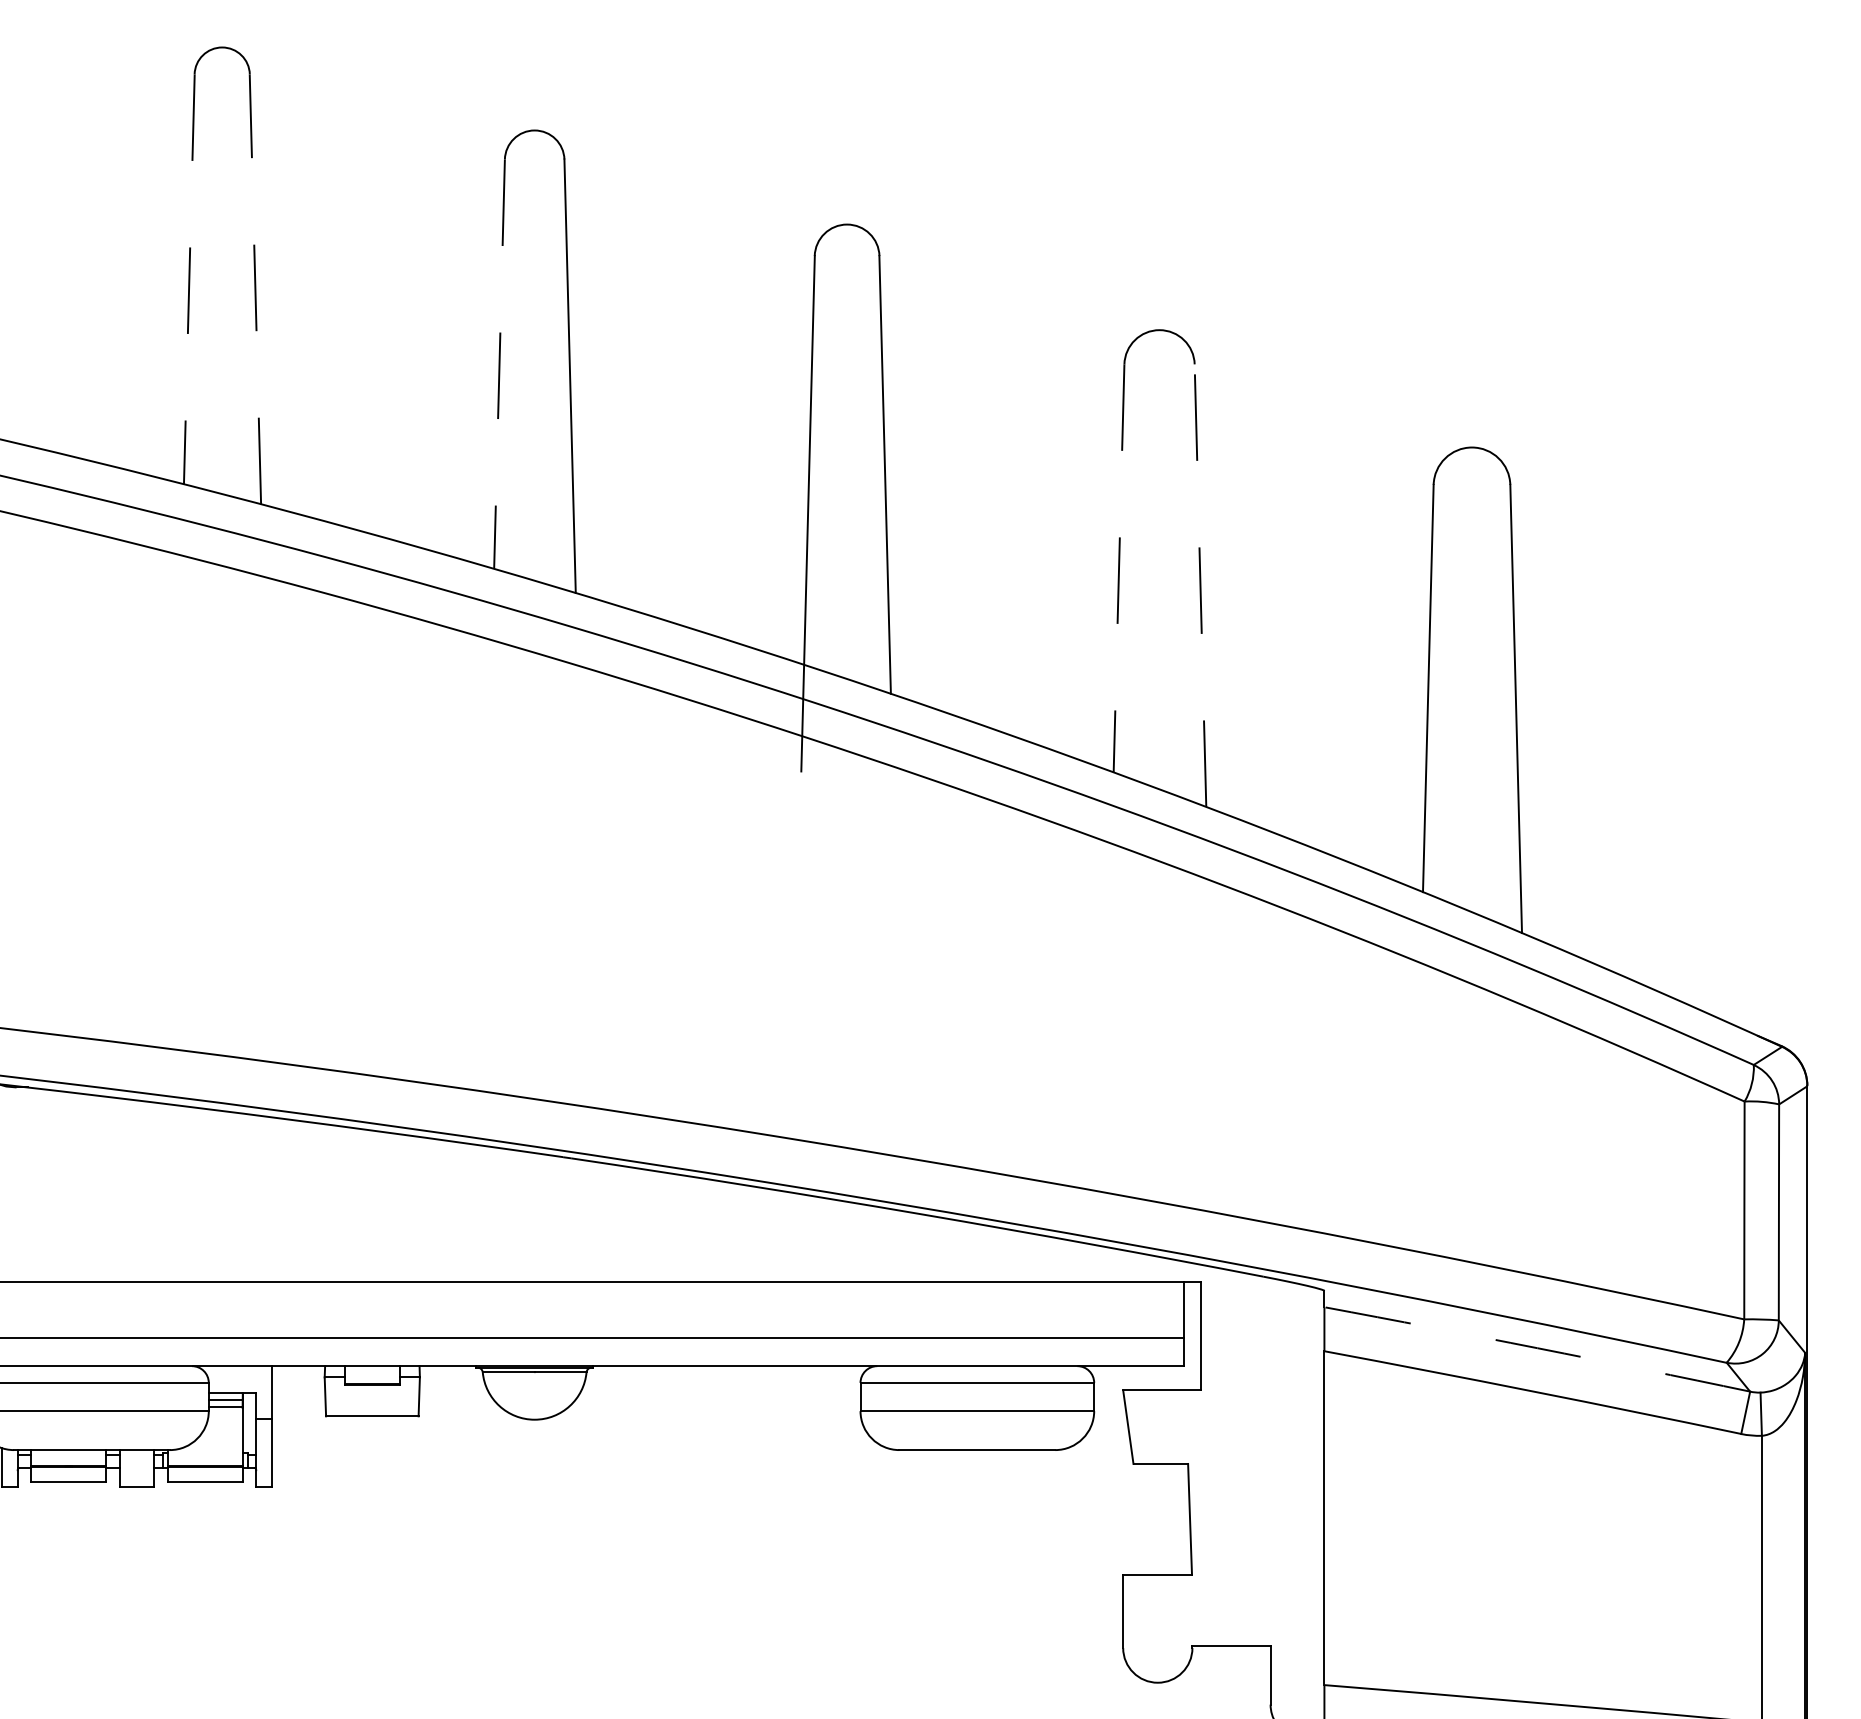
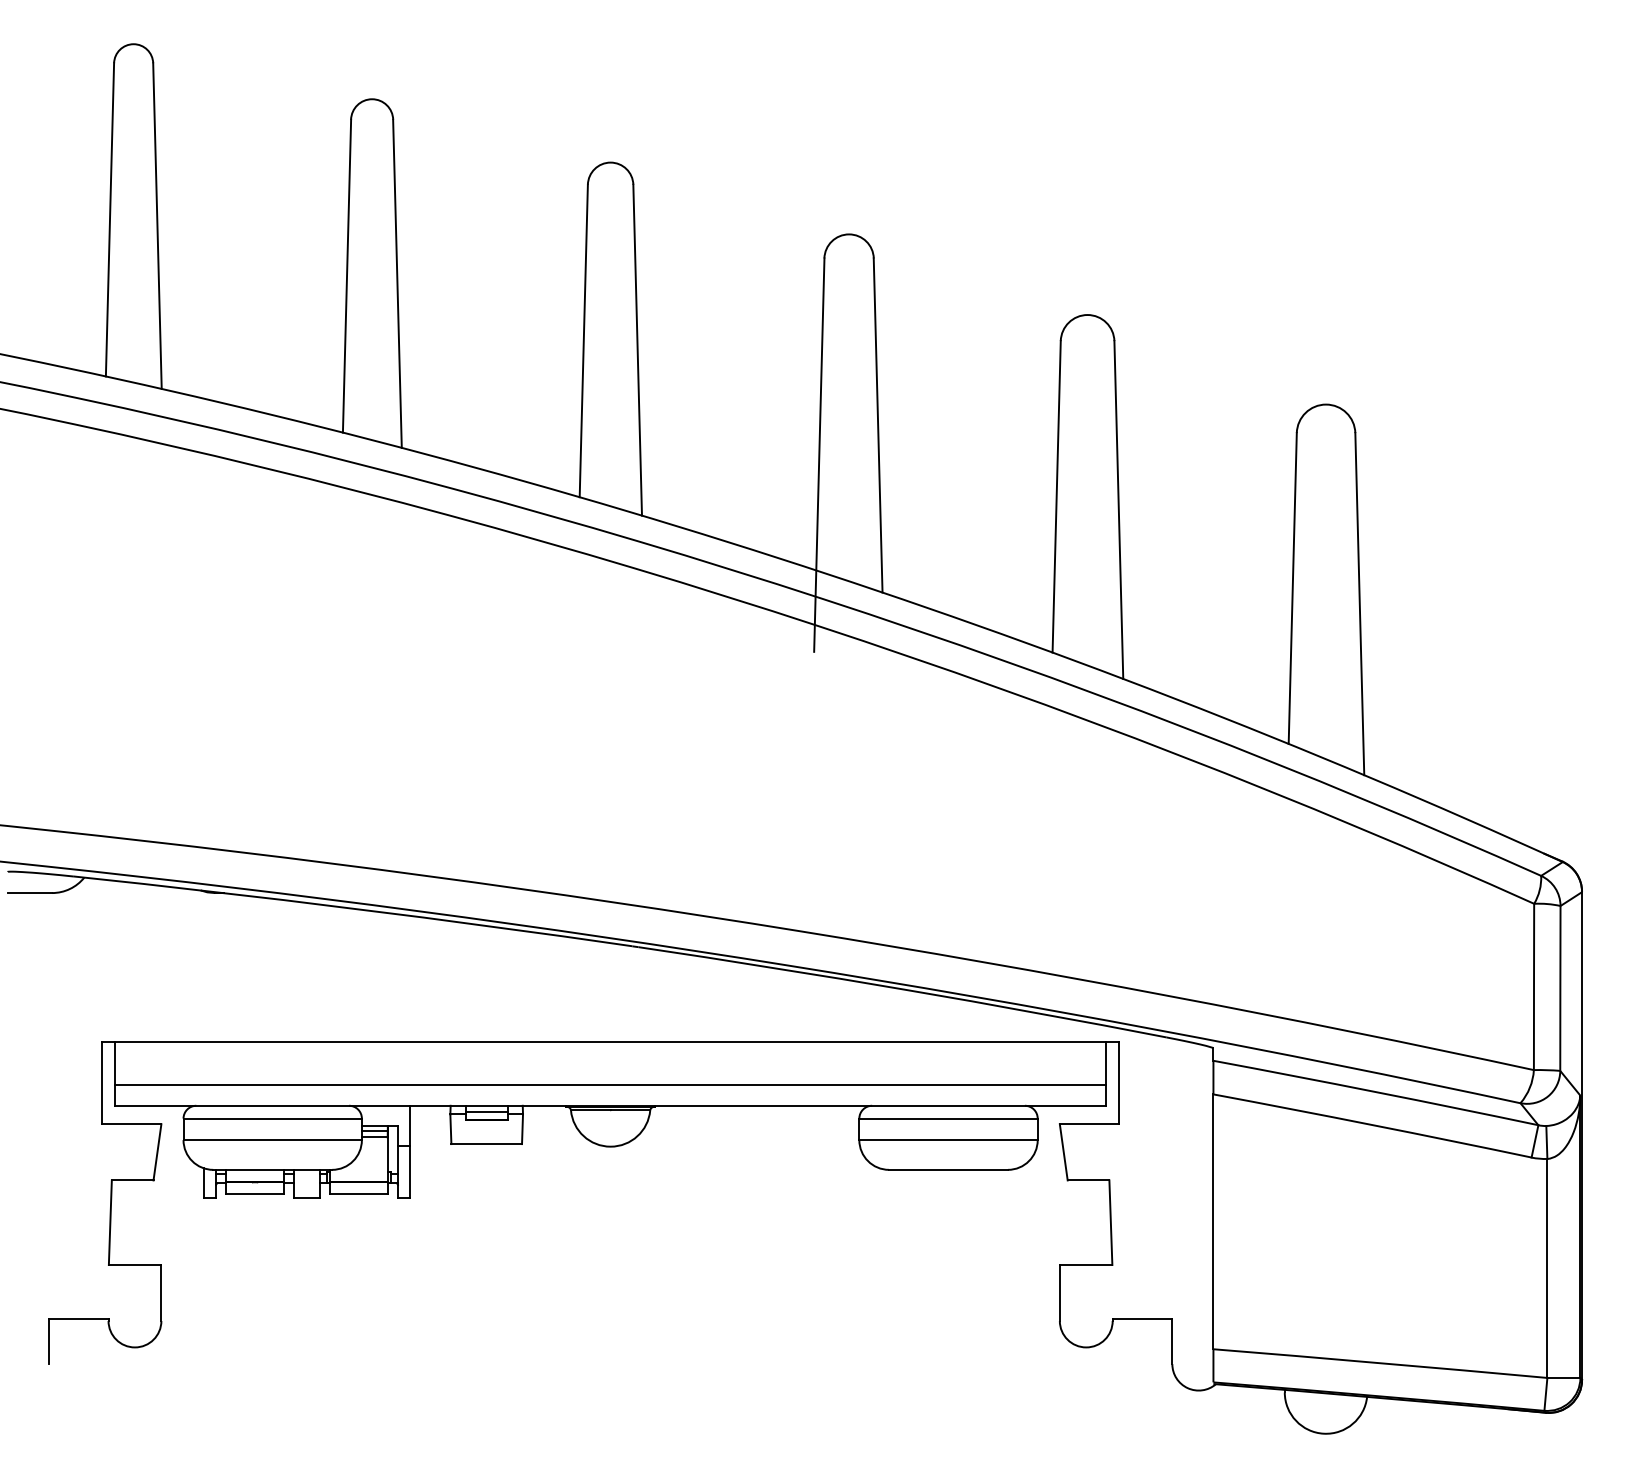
line: (189, 279) -> (347, 276), dashed -> solid
line: (255, 288) -> (397, 283), dashed -> solid
line: (499, 364) -> (583, 341), dashed -> solid
line: (1118, 567) -> (1056, 496), dashed -> solid
line: (1200, 586) -> (1118, 510), dashed -> solid
arc: (1538, 1348) -> (1376, 1092), dashed -> solid
line: (372, 1373) -> (486, 1111), added

